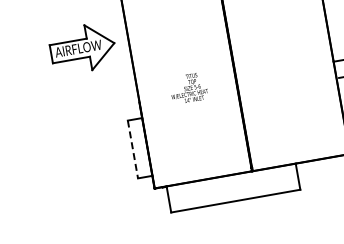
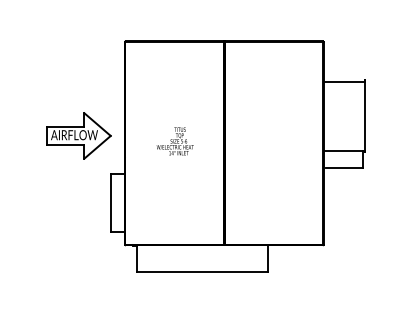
part: (82, 48) -> (78, 135), moved
text: (188, 88) -> (174, 141), moved
line: (132, 150) -> (110, 203), dashed -> solid

